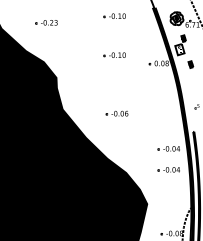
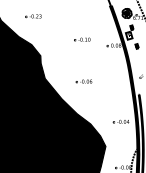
part: (114, 15) -> (82, 11), removed
part: (168, 148) -> (121, 106), removed

